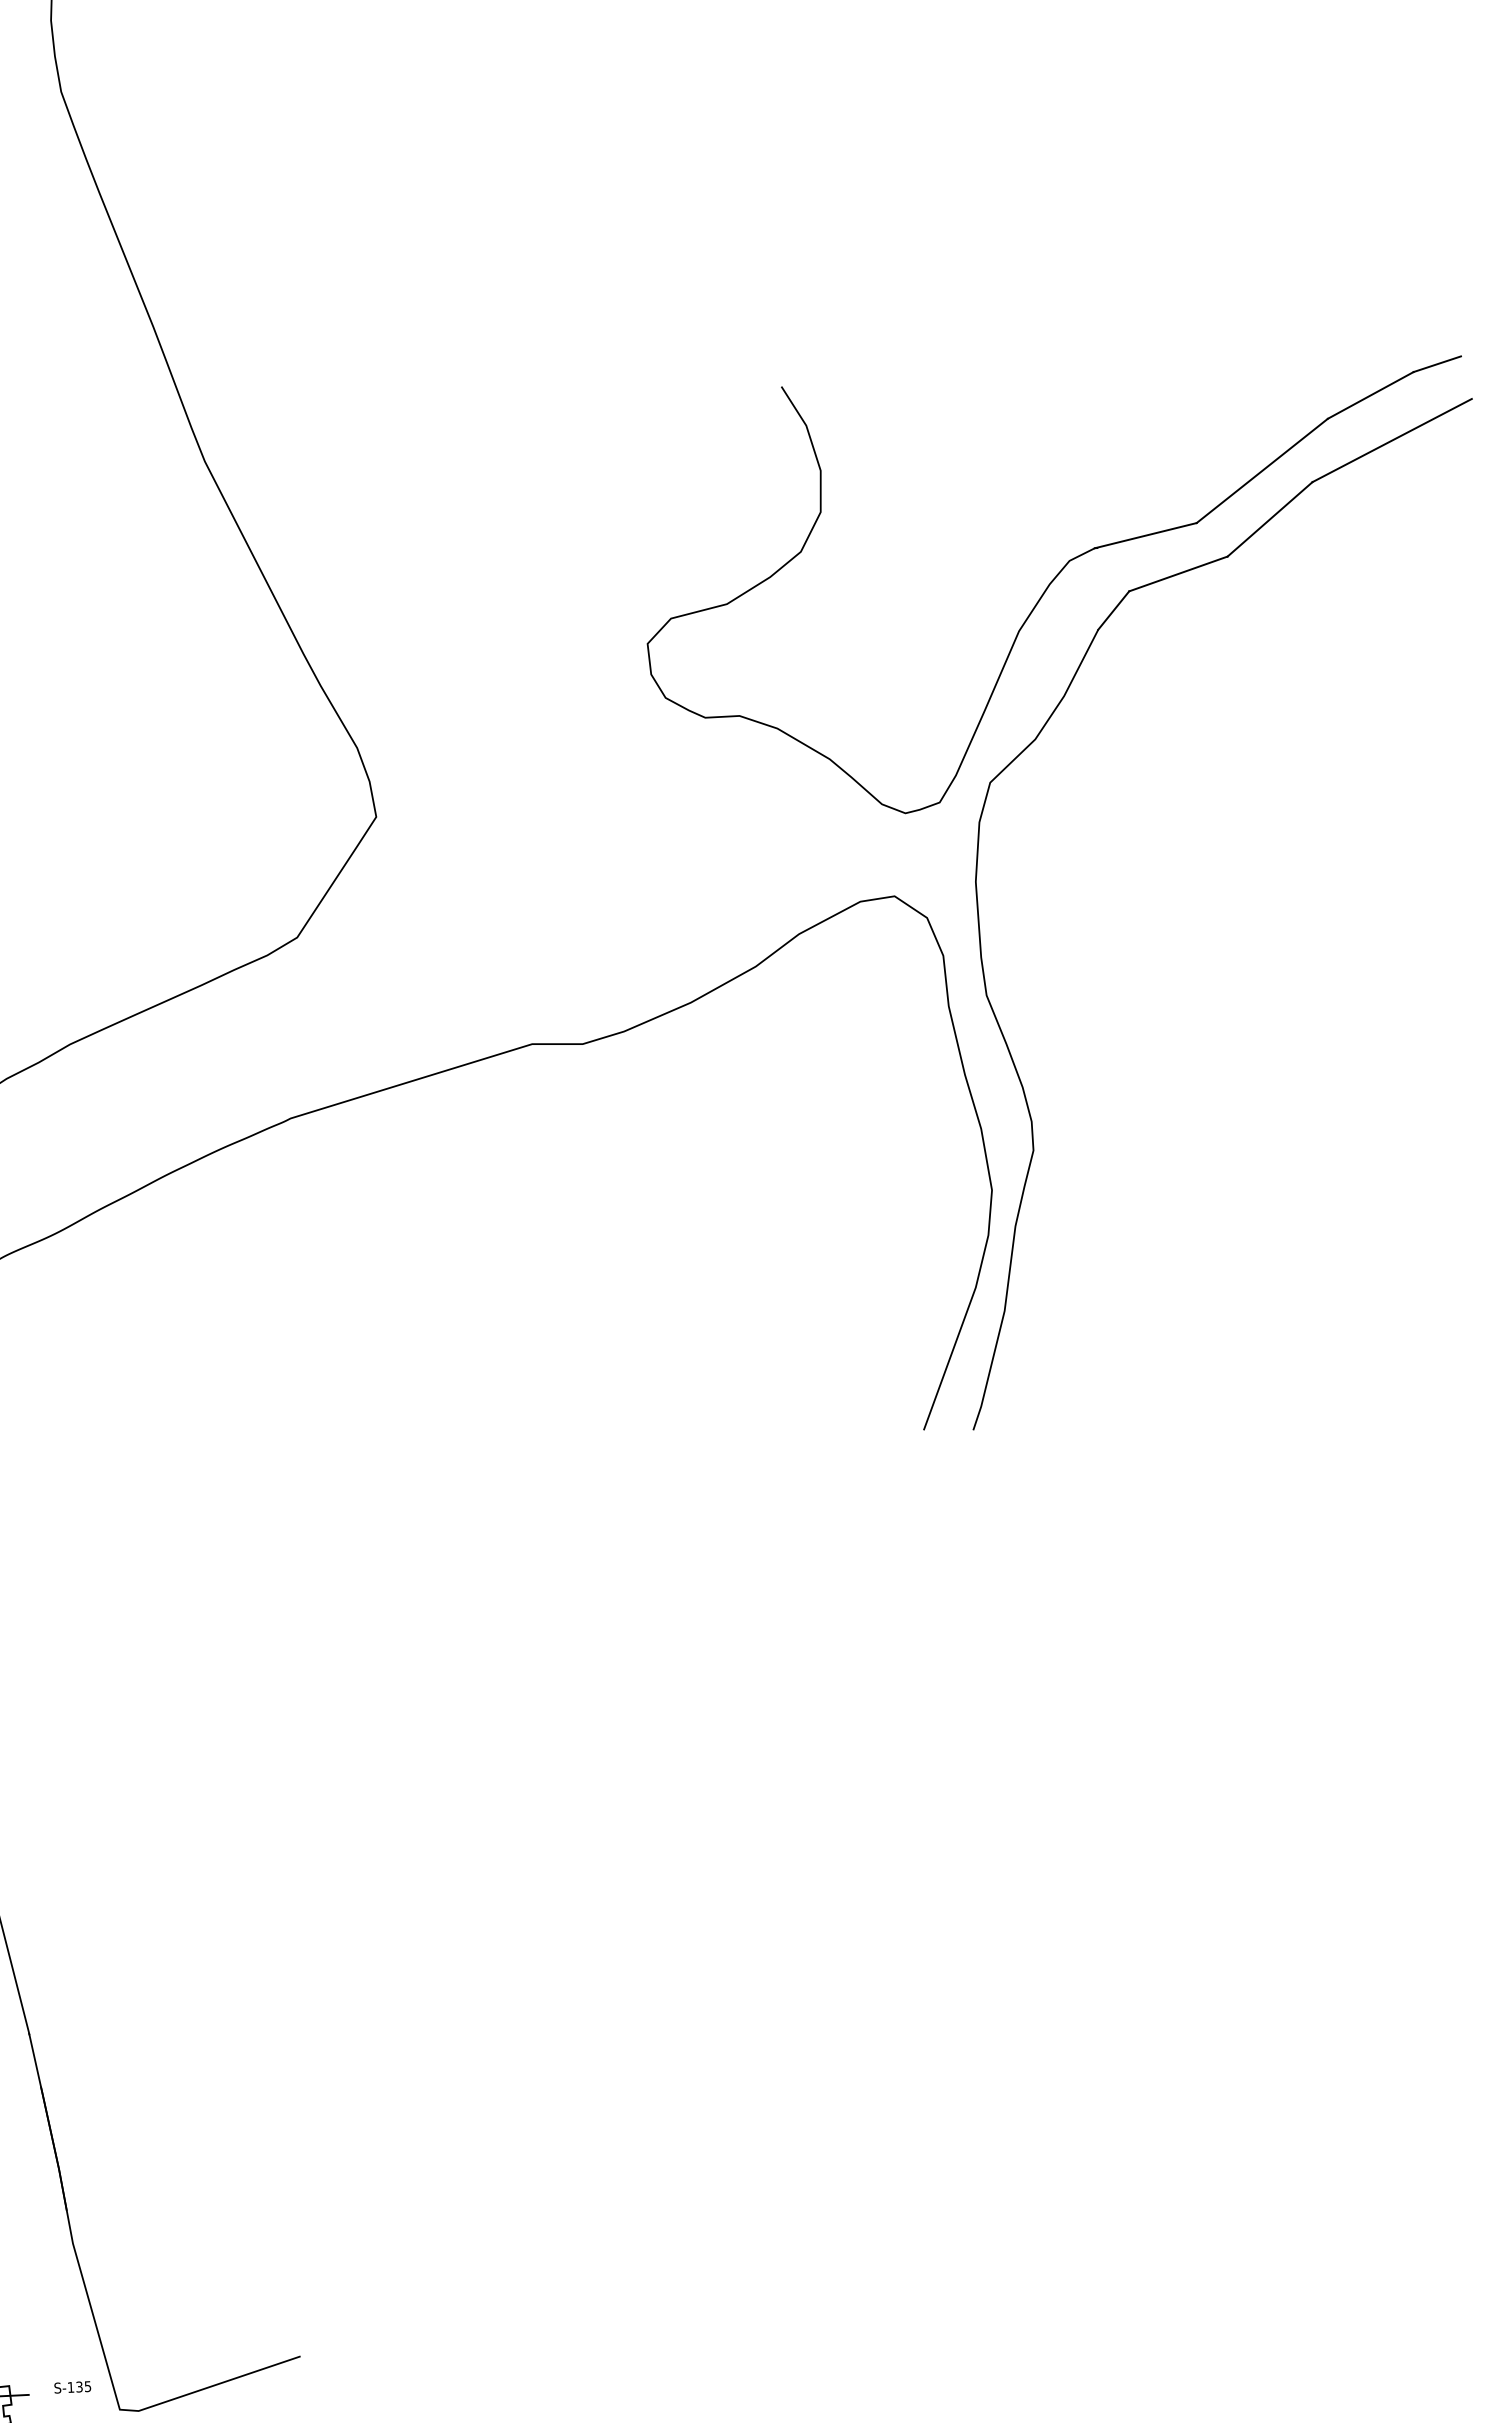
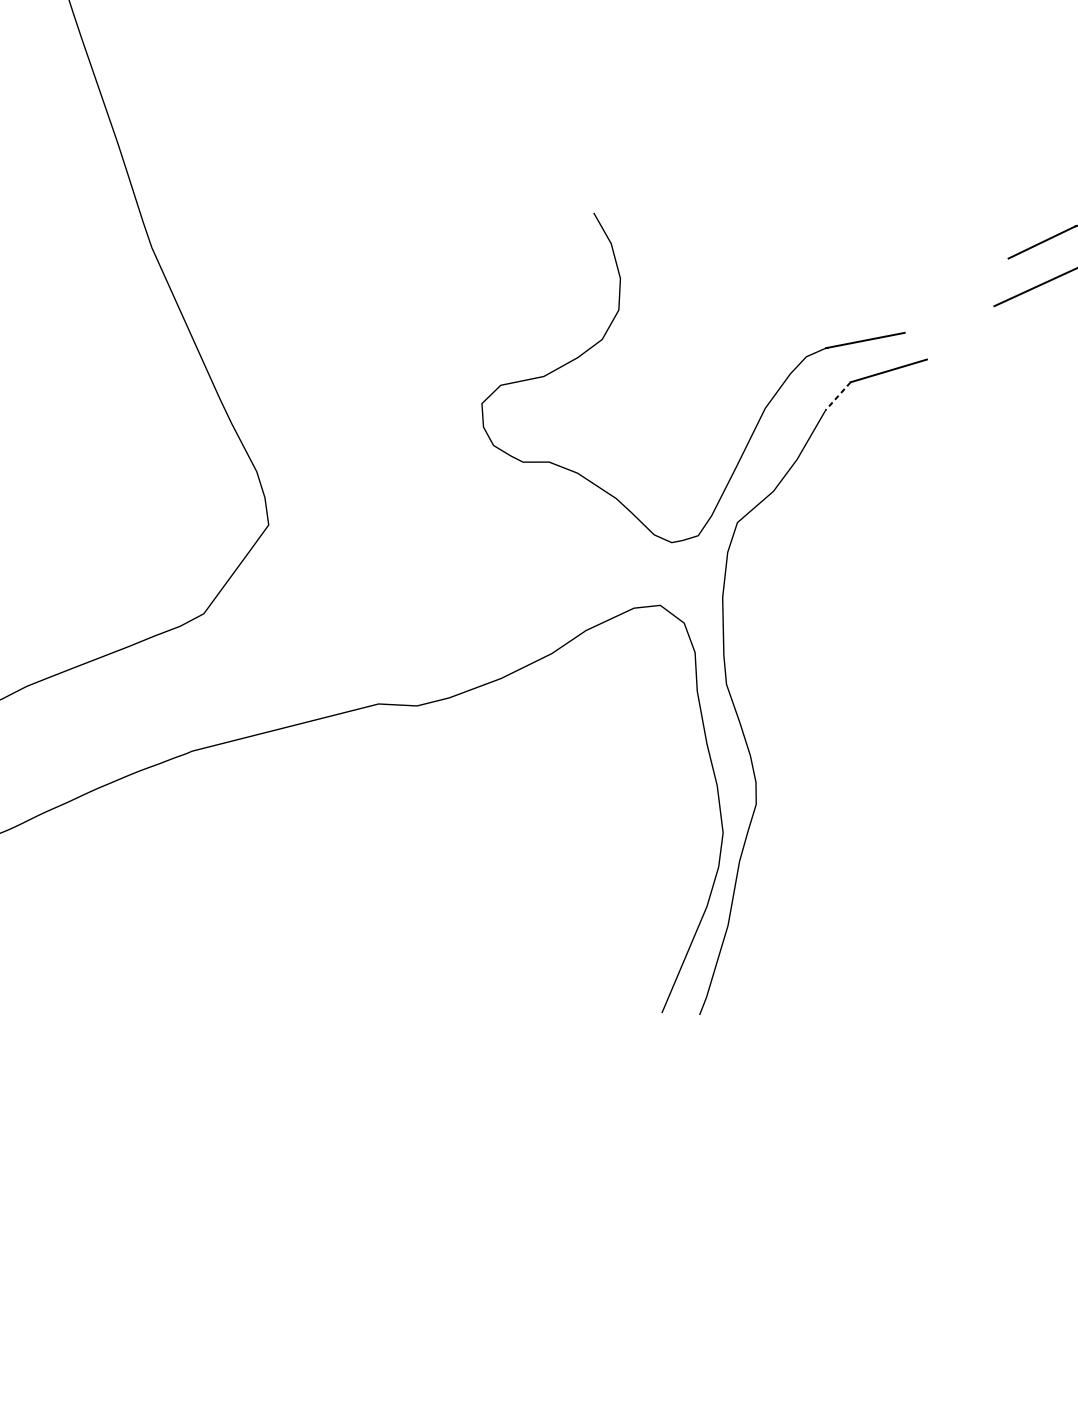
line: (1261, 470) -> (956, 295), removed
line: (1269, 519) -> (960, 332), removed
line: (1113, 610) -> (837, 396), solid -> dashed

